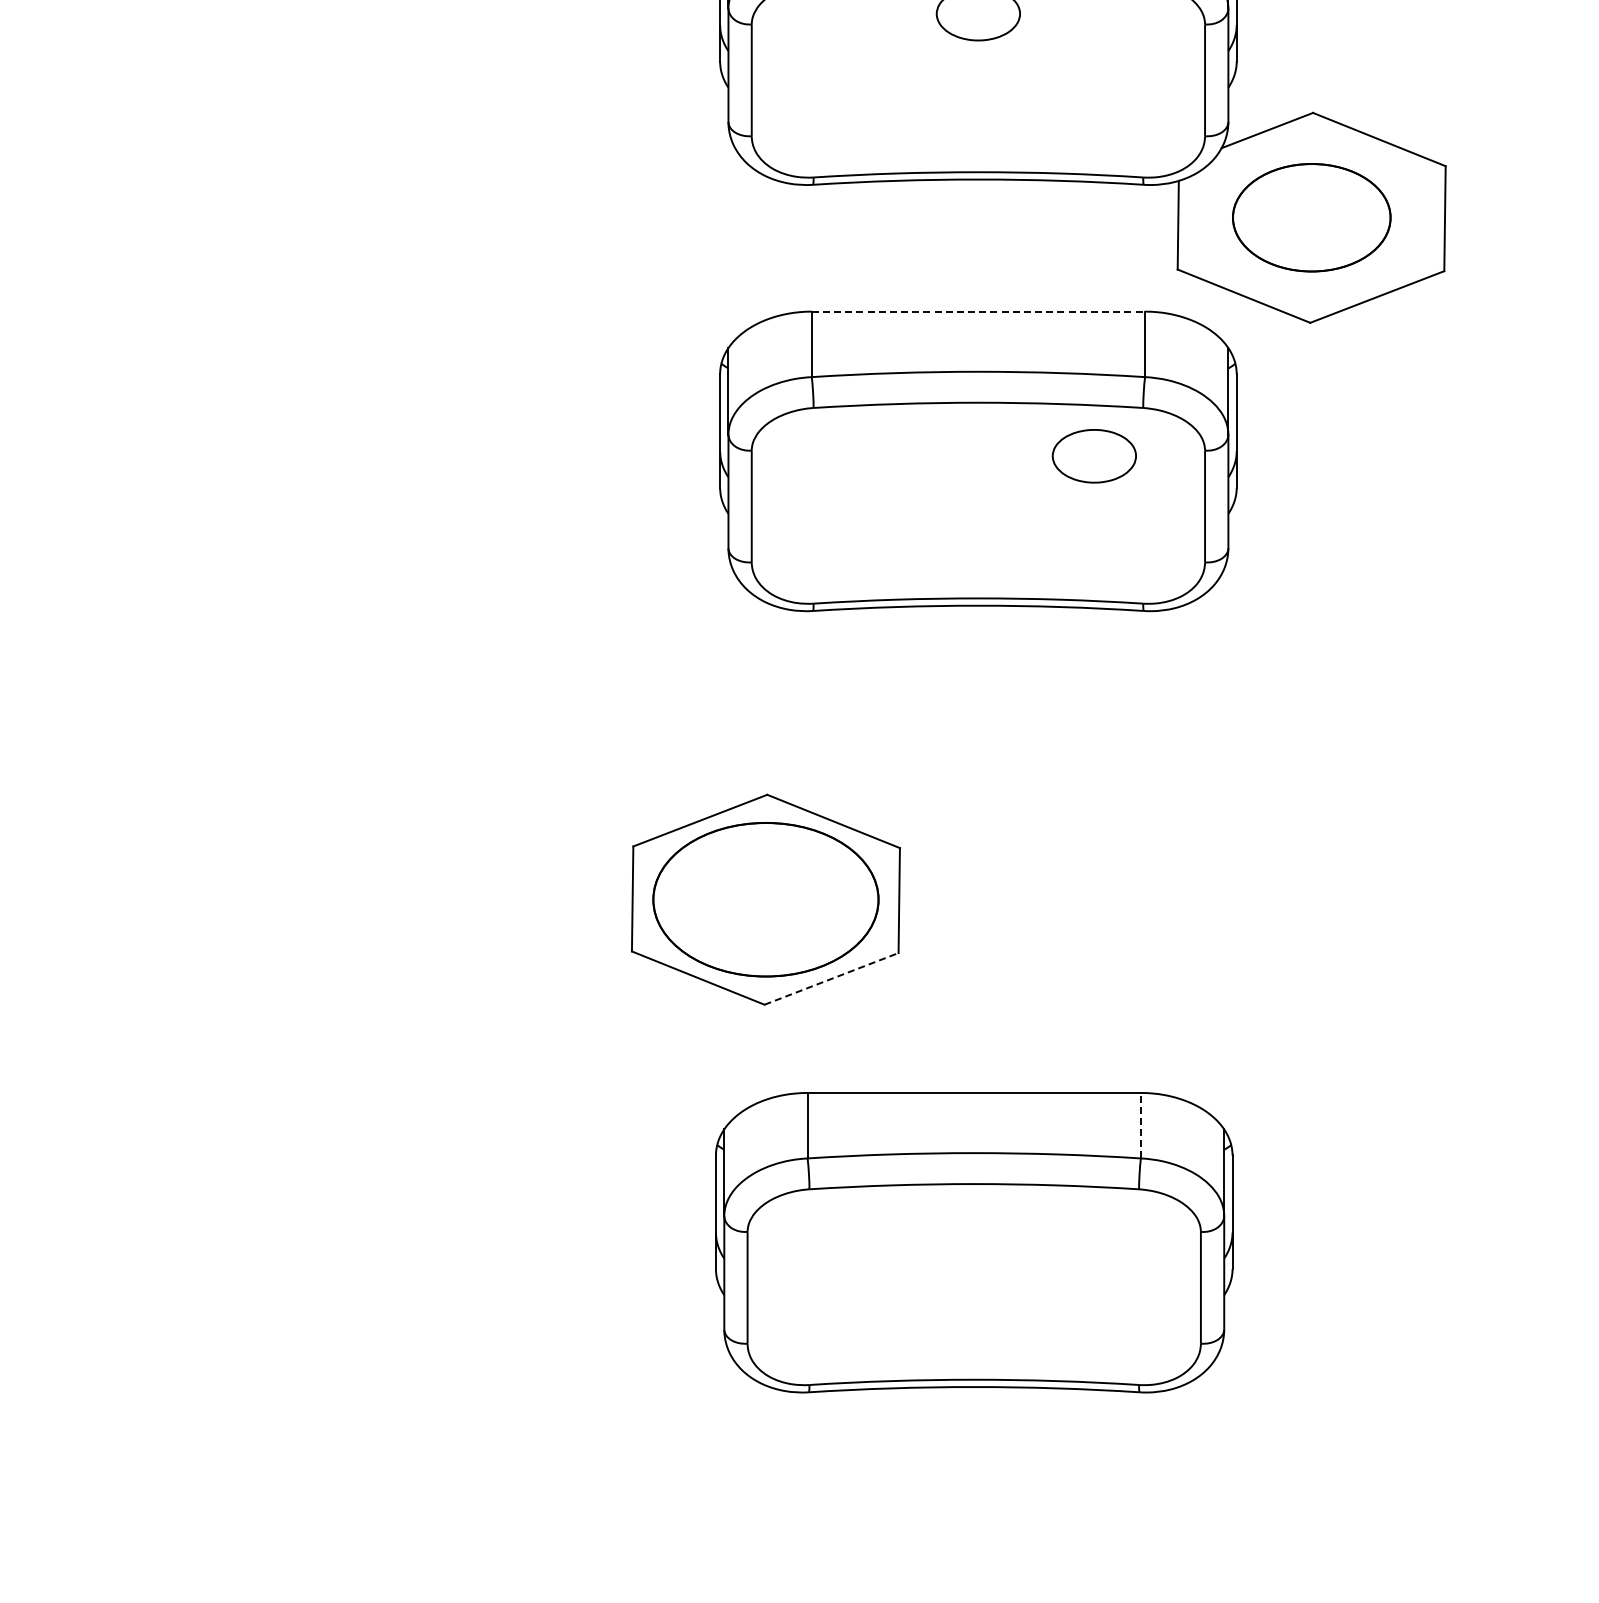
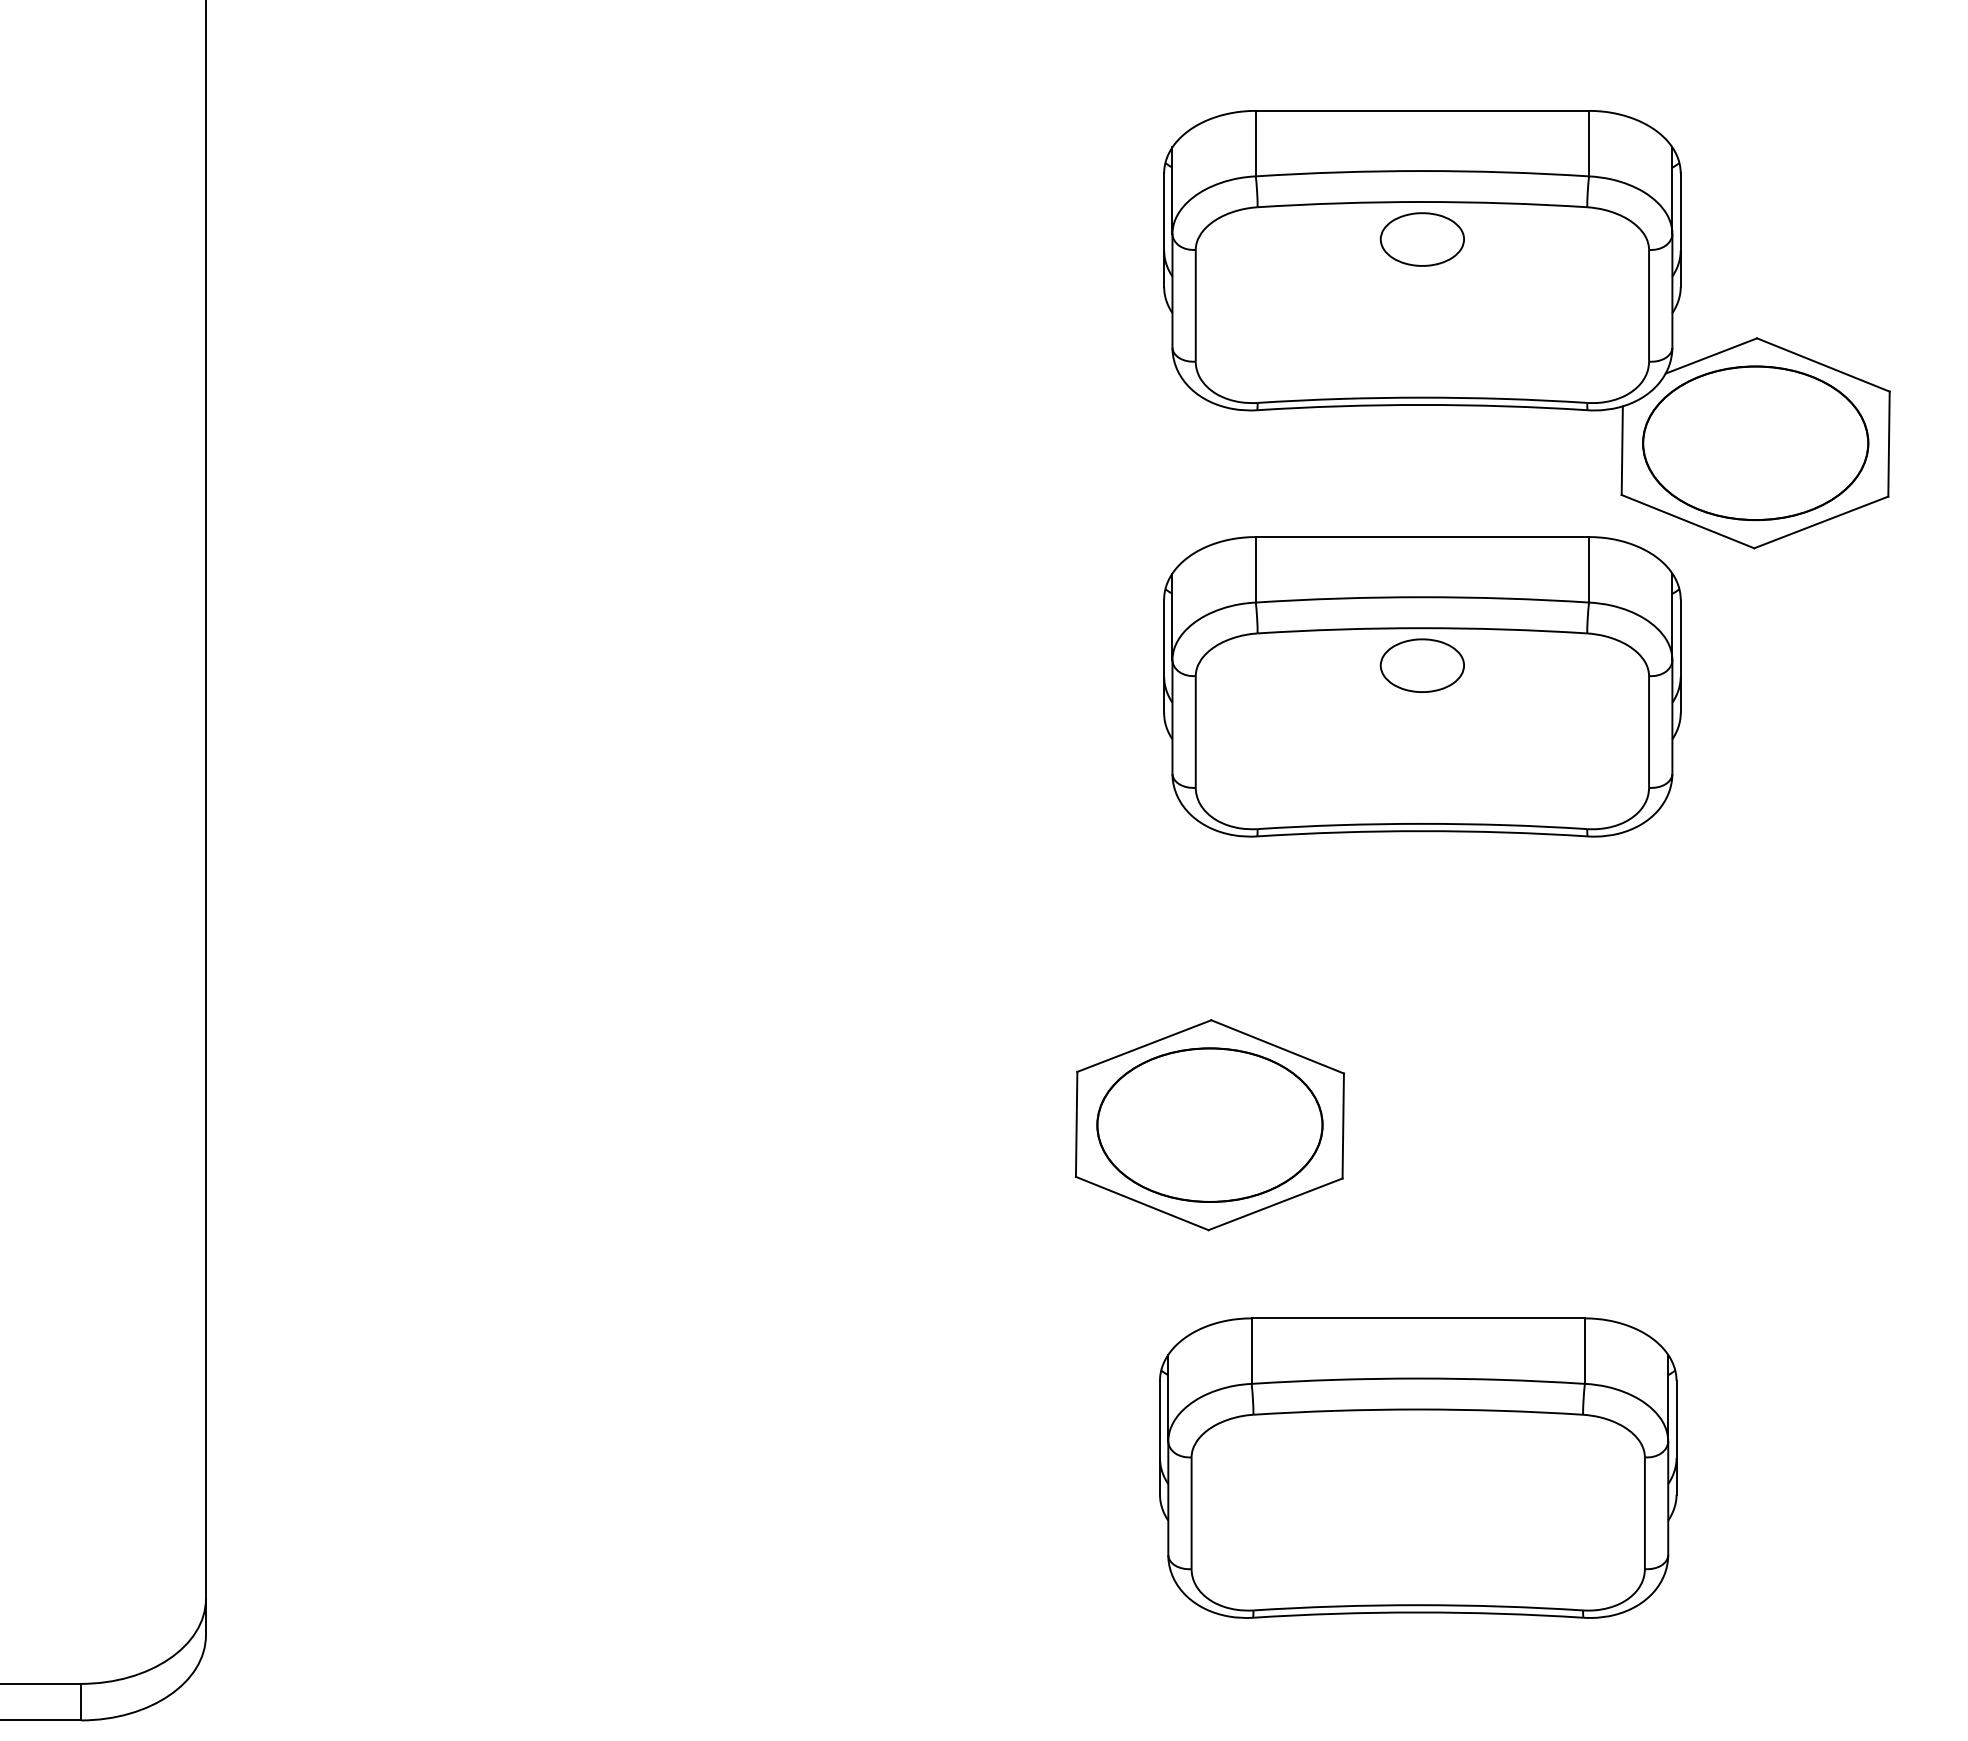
part: (1311, 217) -> (1755, 442), size x1.43
line: (978, 312) -> (1422, 537), dashed -> solid
part: (1093, 456) -> (1421, 665), moved
line: (831, 979) -> (1275, 1204), dashed -> solid
line: (1140, 1126) -> (1584, 1351), dashed -> solid

